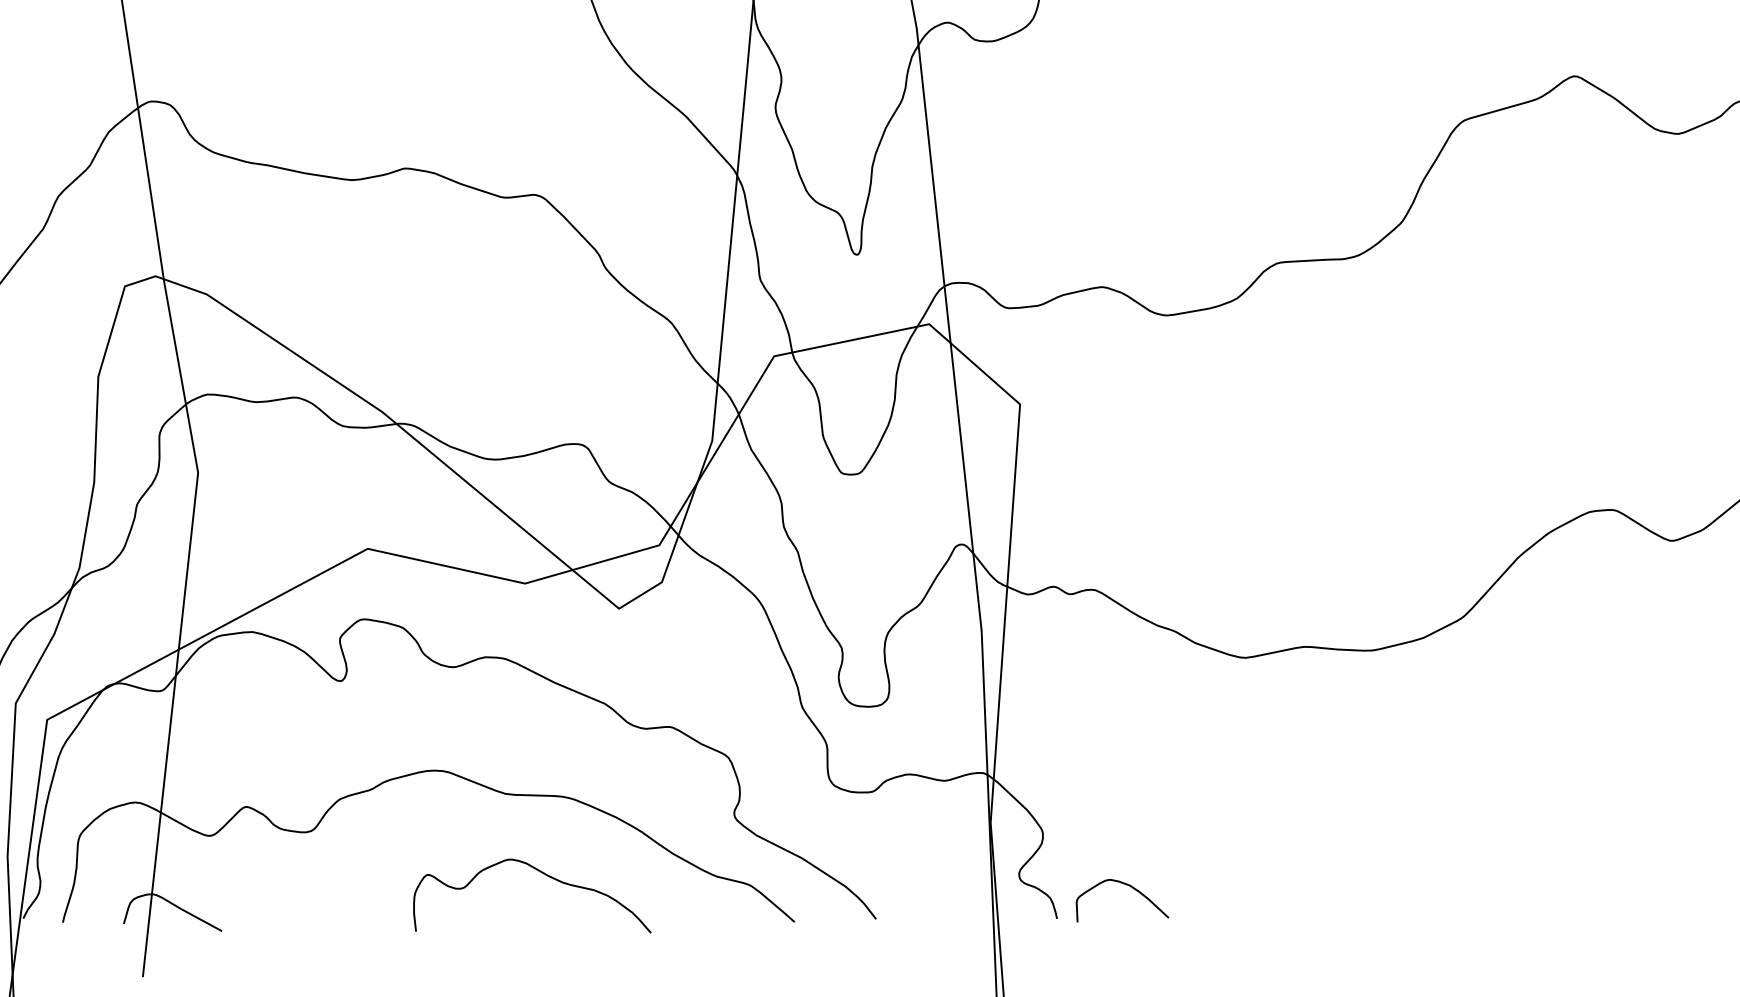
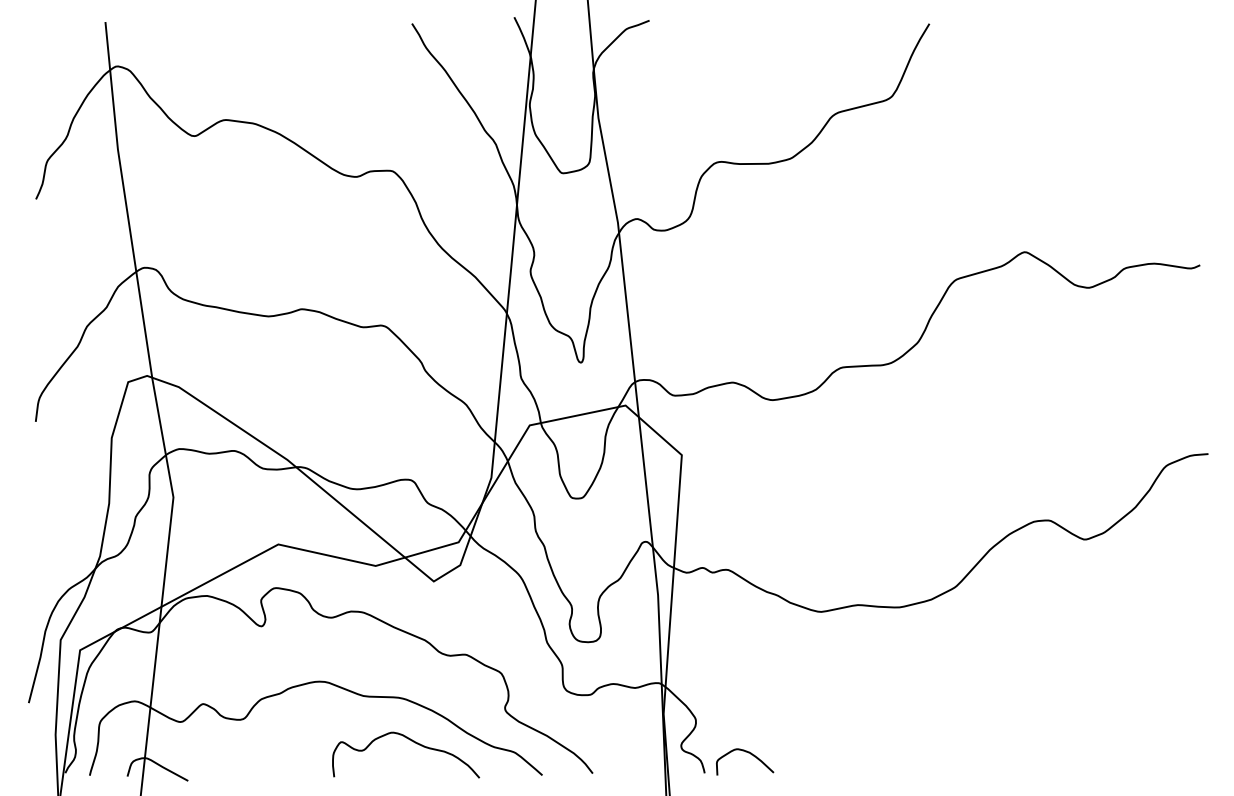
curve: (544, 875) -> (413, 742), moved

